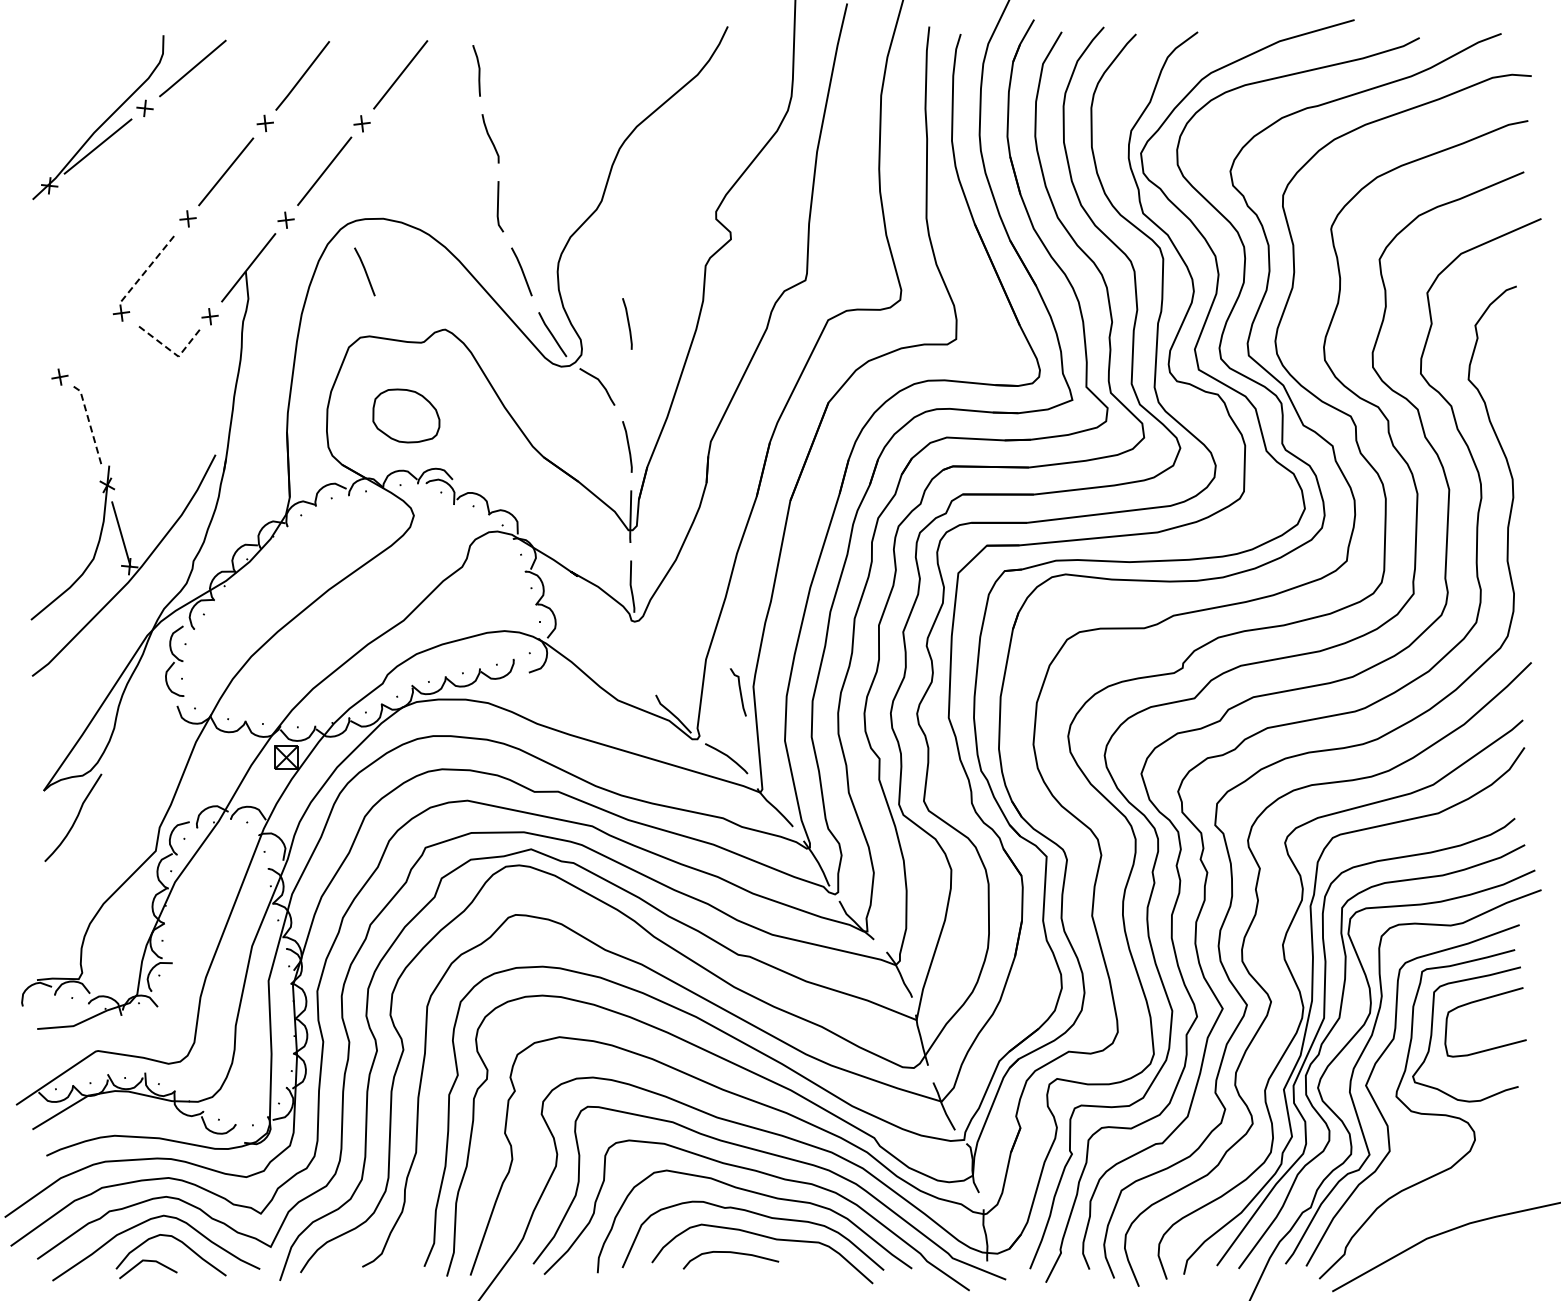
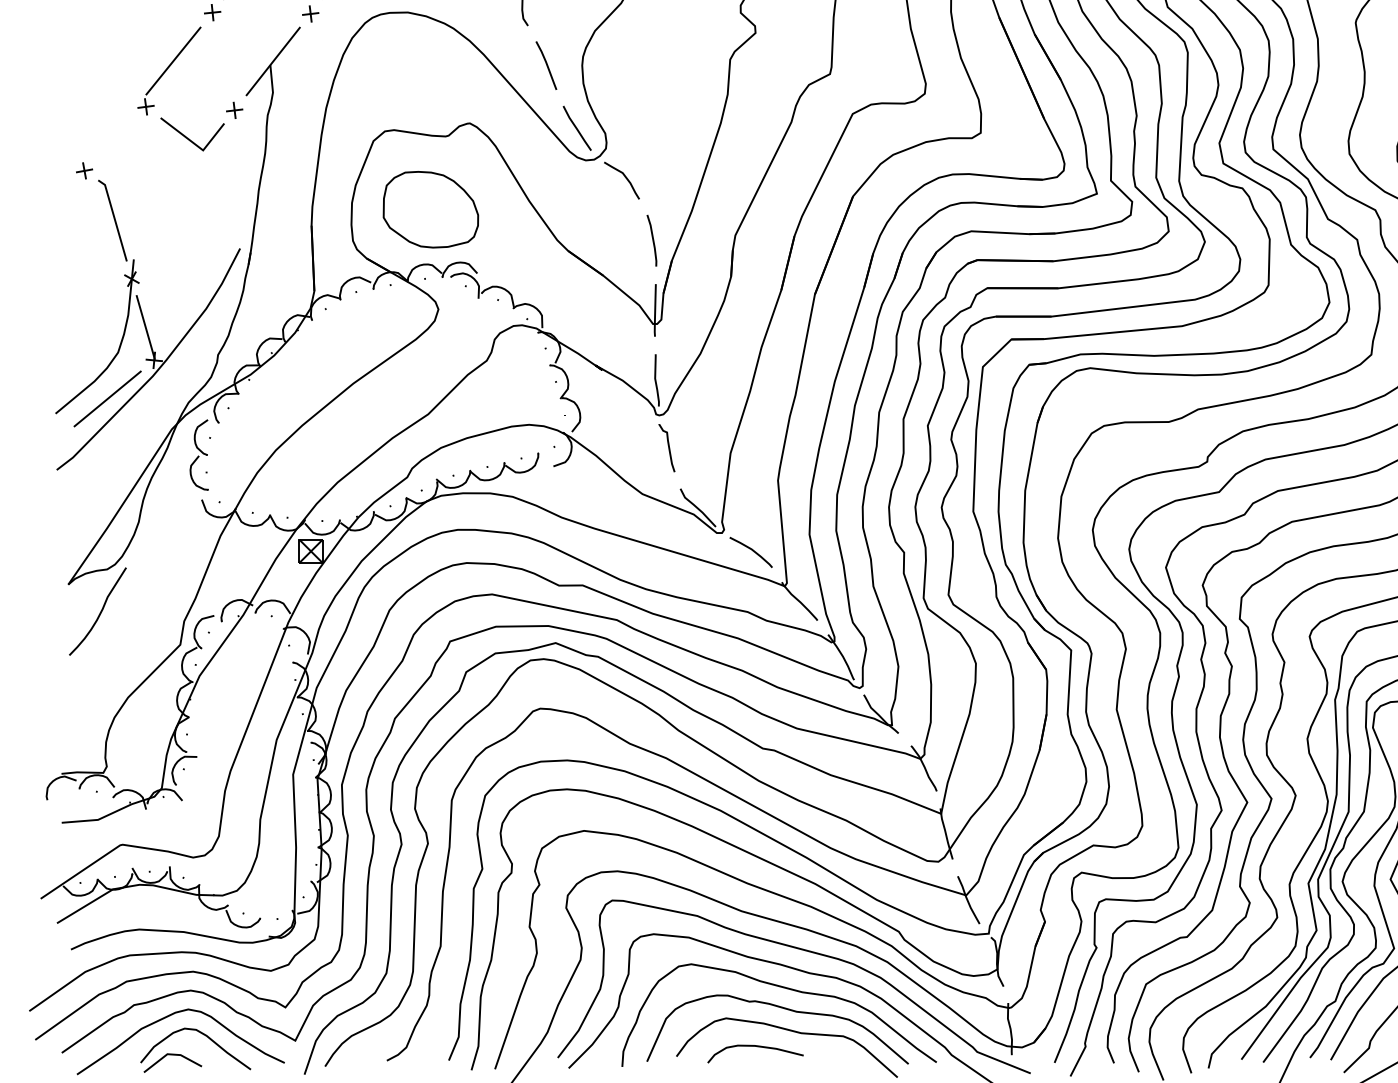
line: (148, 267) -> (173, 61), dashed -> solid
curve: (364, 271) -> (389, 65), removed
curve: (627, 323) -> (652, 117), removed
line: (171, 350) -> (196, 144), dashed -> solid
part: (406, 415) -> (431, 209), size x1.43
line: (90, 424) -> (115, 218), dashed -> solid
line: (83, 604) -> (108, 398), added
curve: (739, 692) -> (668, 448), moved

